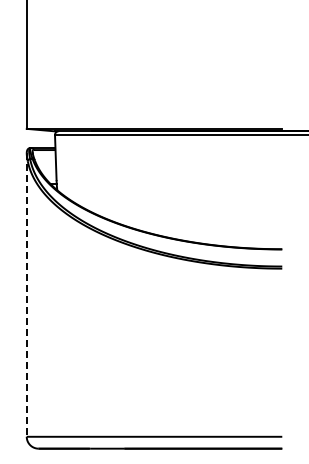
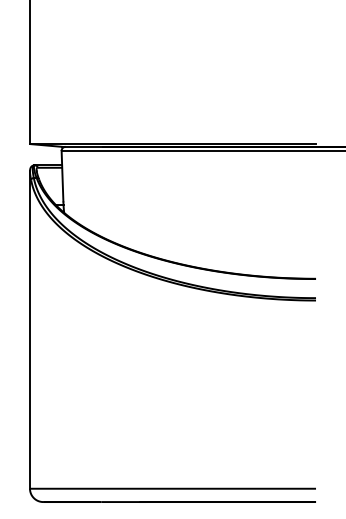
line: (26, 295) -> (29, 330), dashed -> solid

